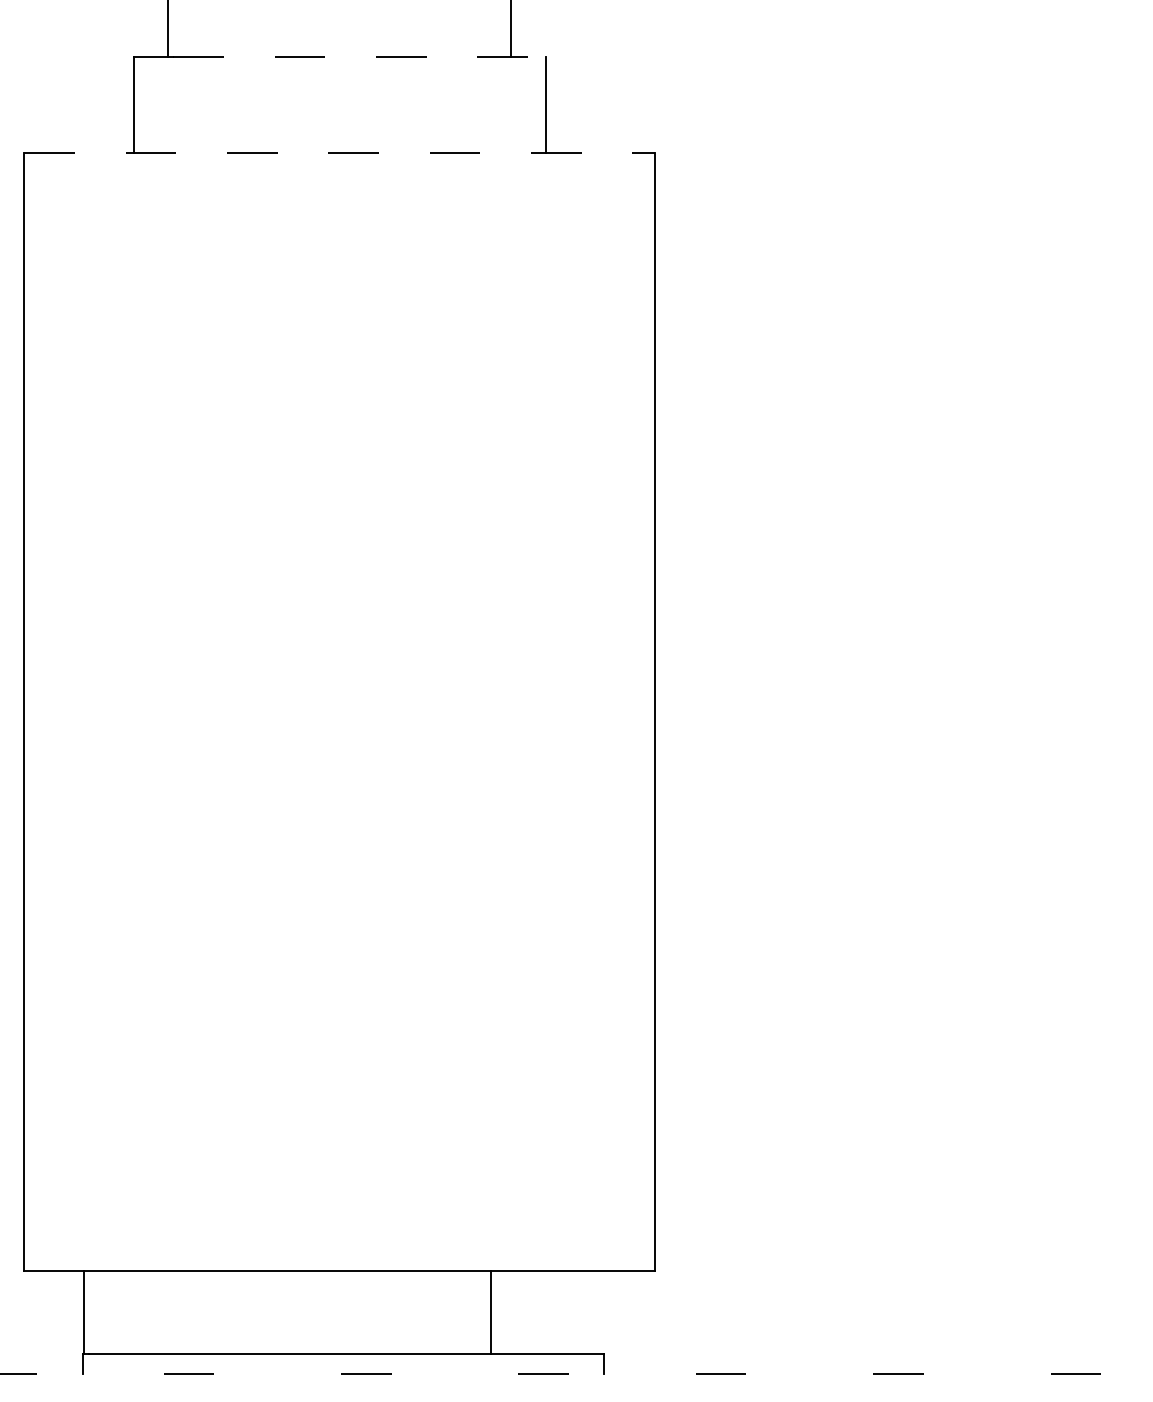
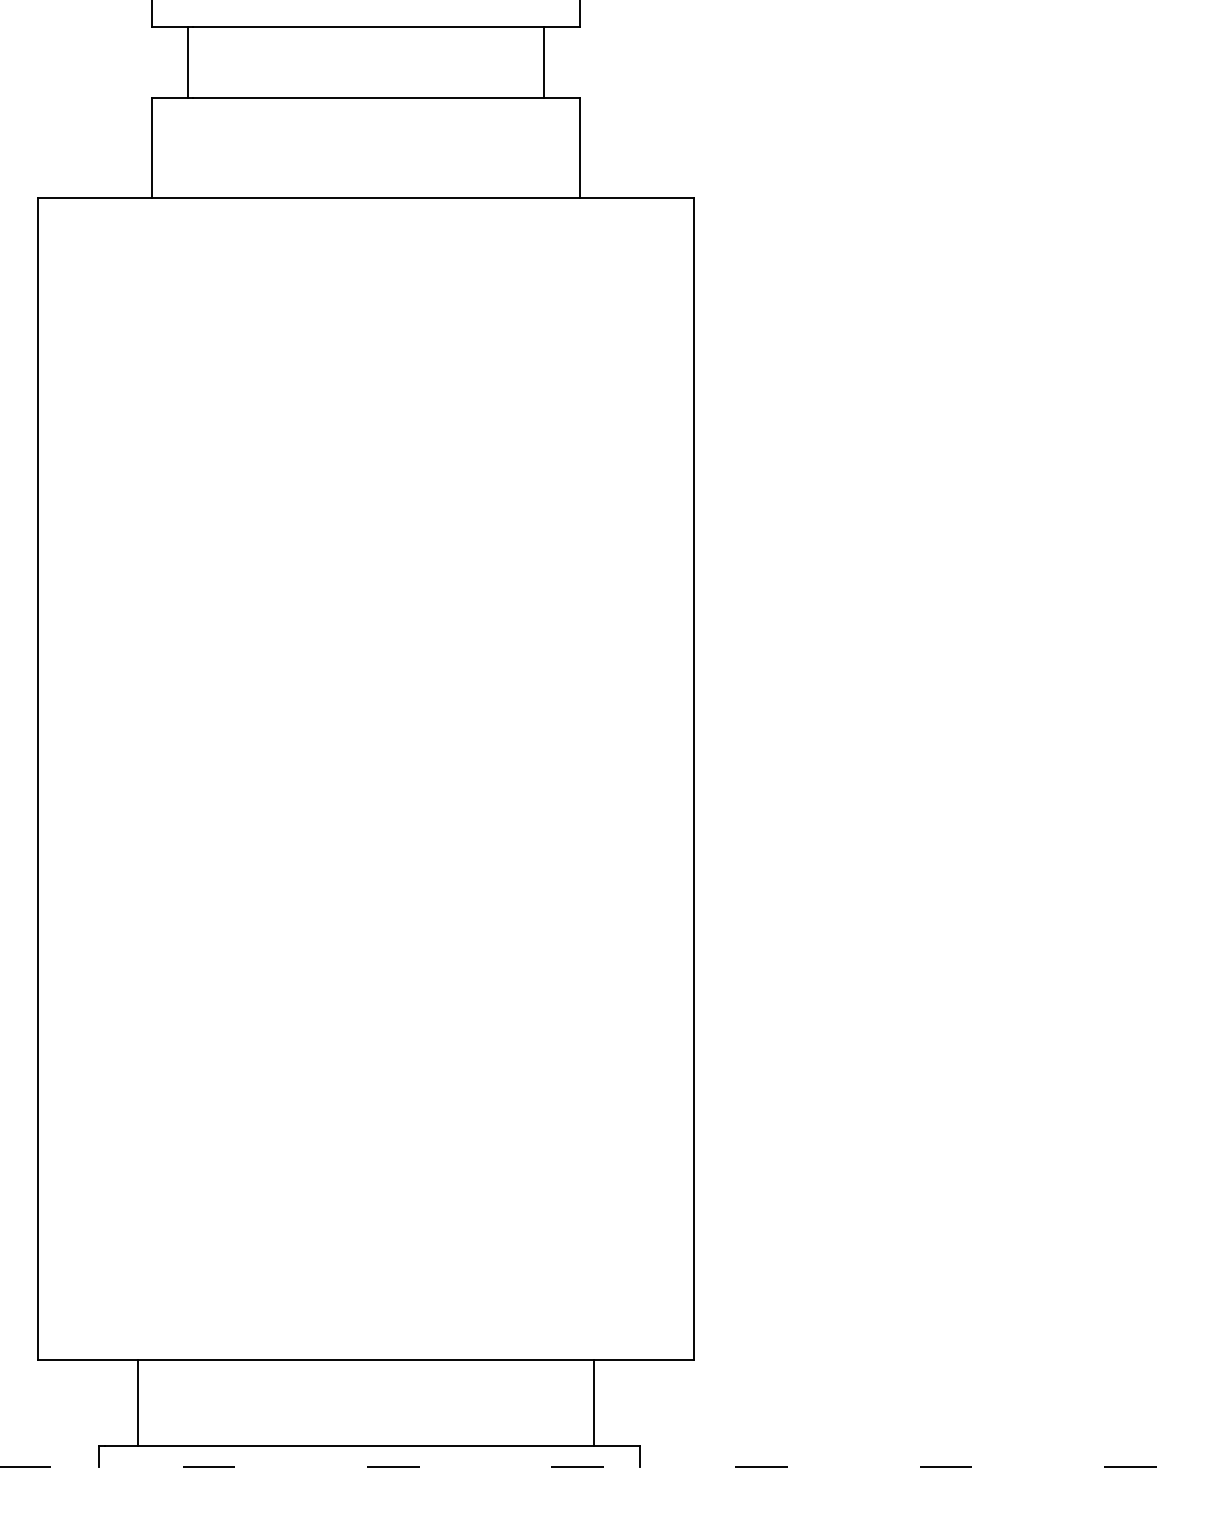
line: (359, 56) -> (386, 98), dashed -> solid
line: (339, 153) -> (365, 198), dashed -> solid
line: (83, 1312) -> (137, 1402), moved
line: (490, 1312) -> (593, 1402), moved

